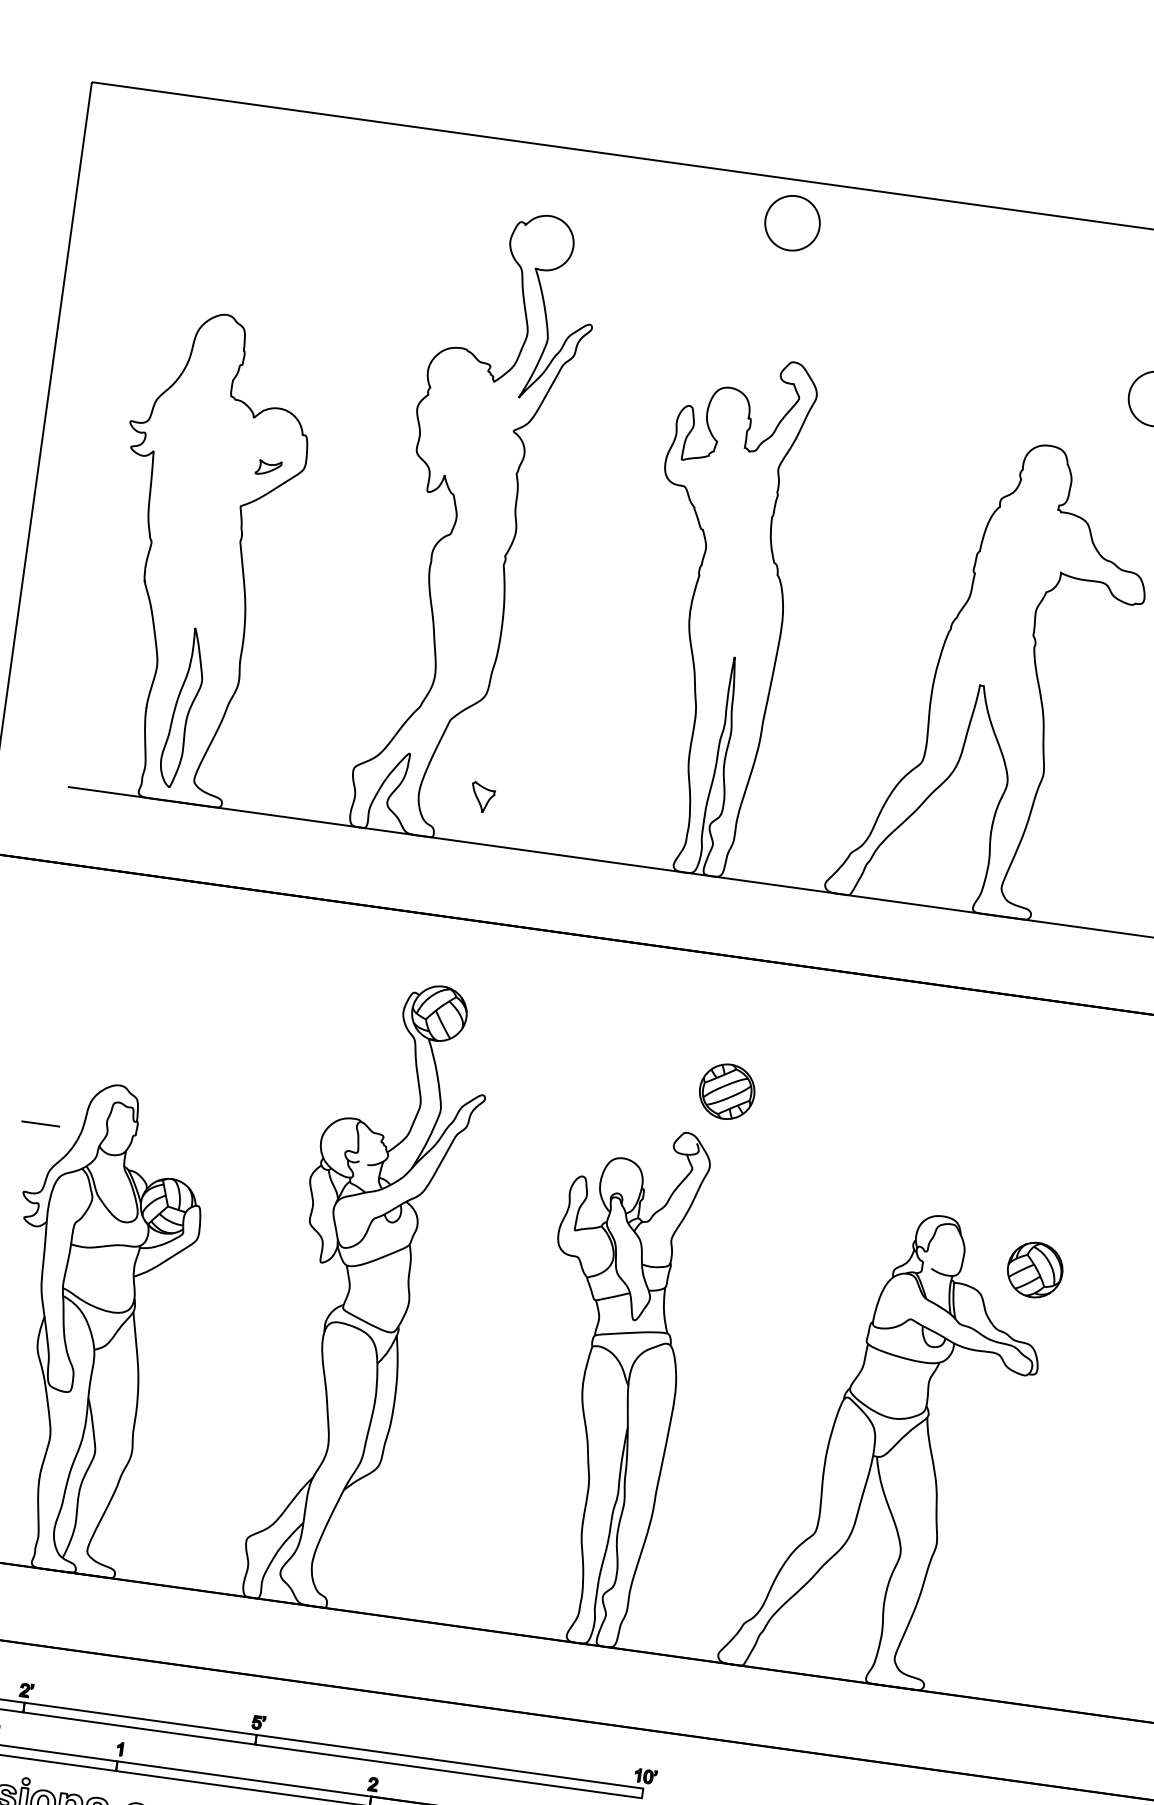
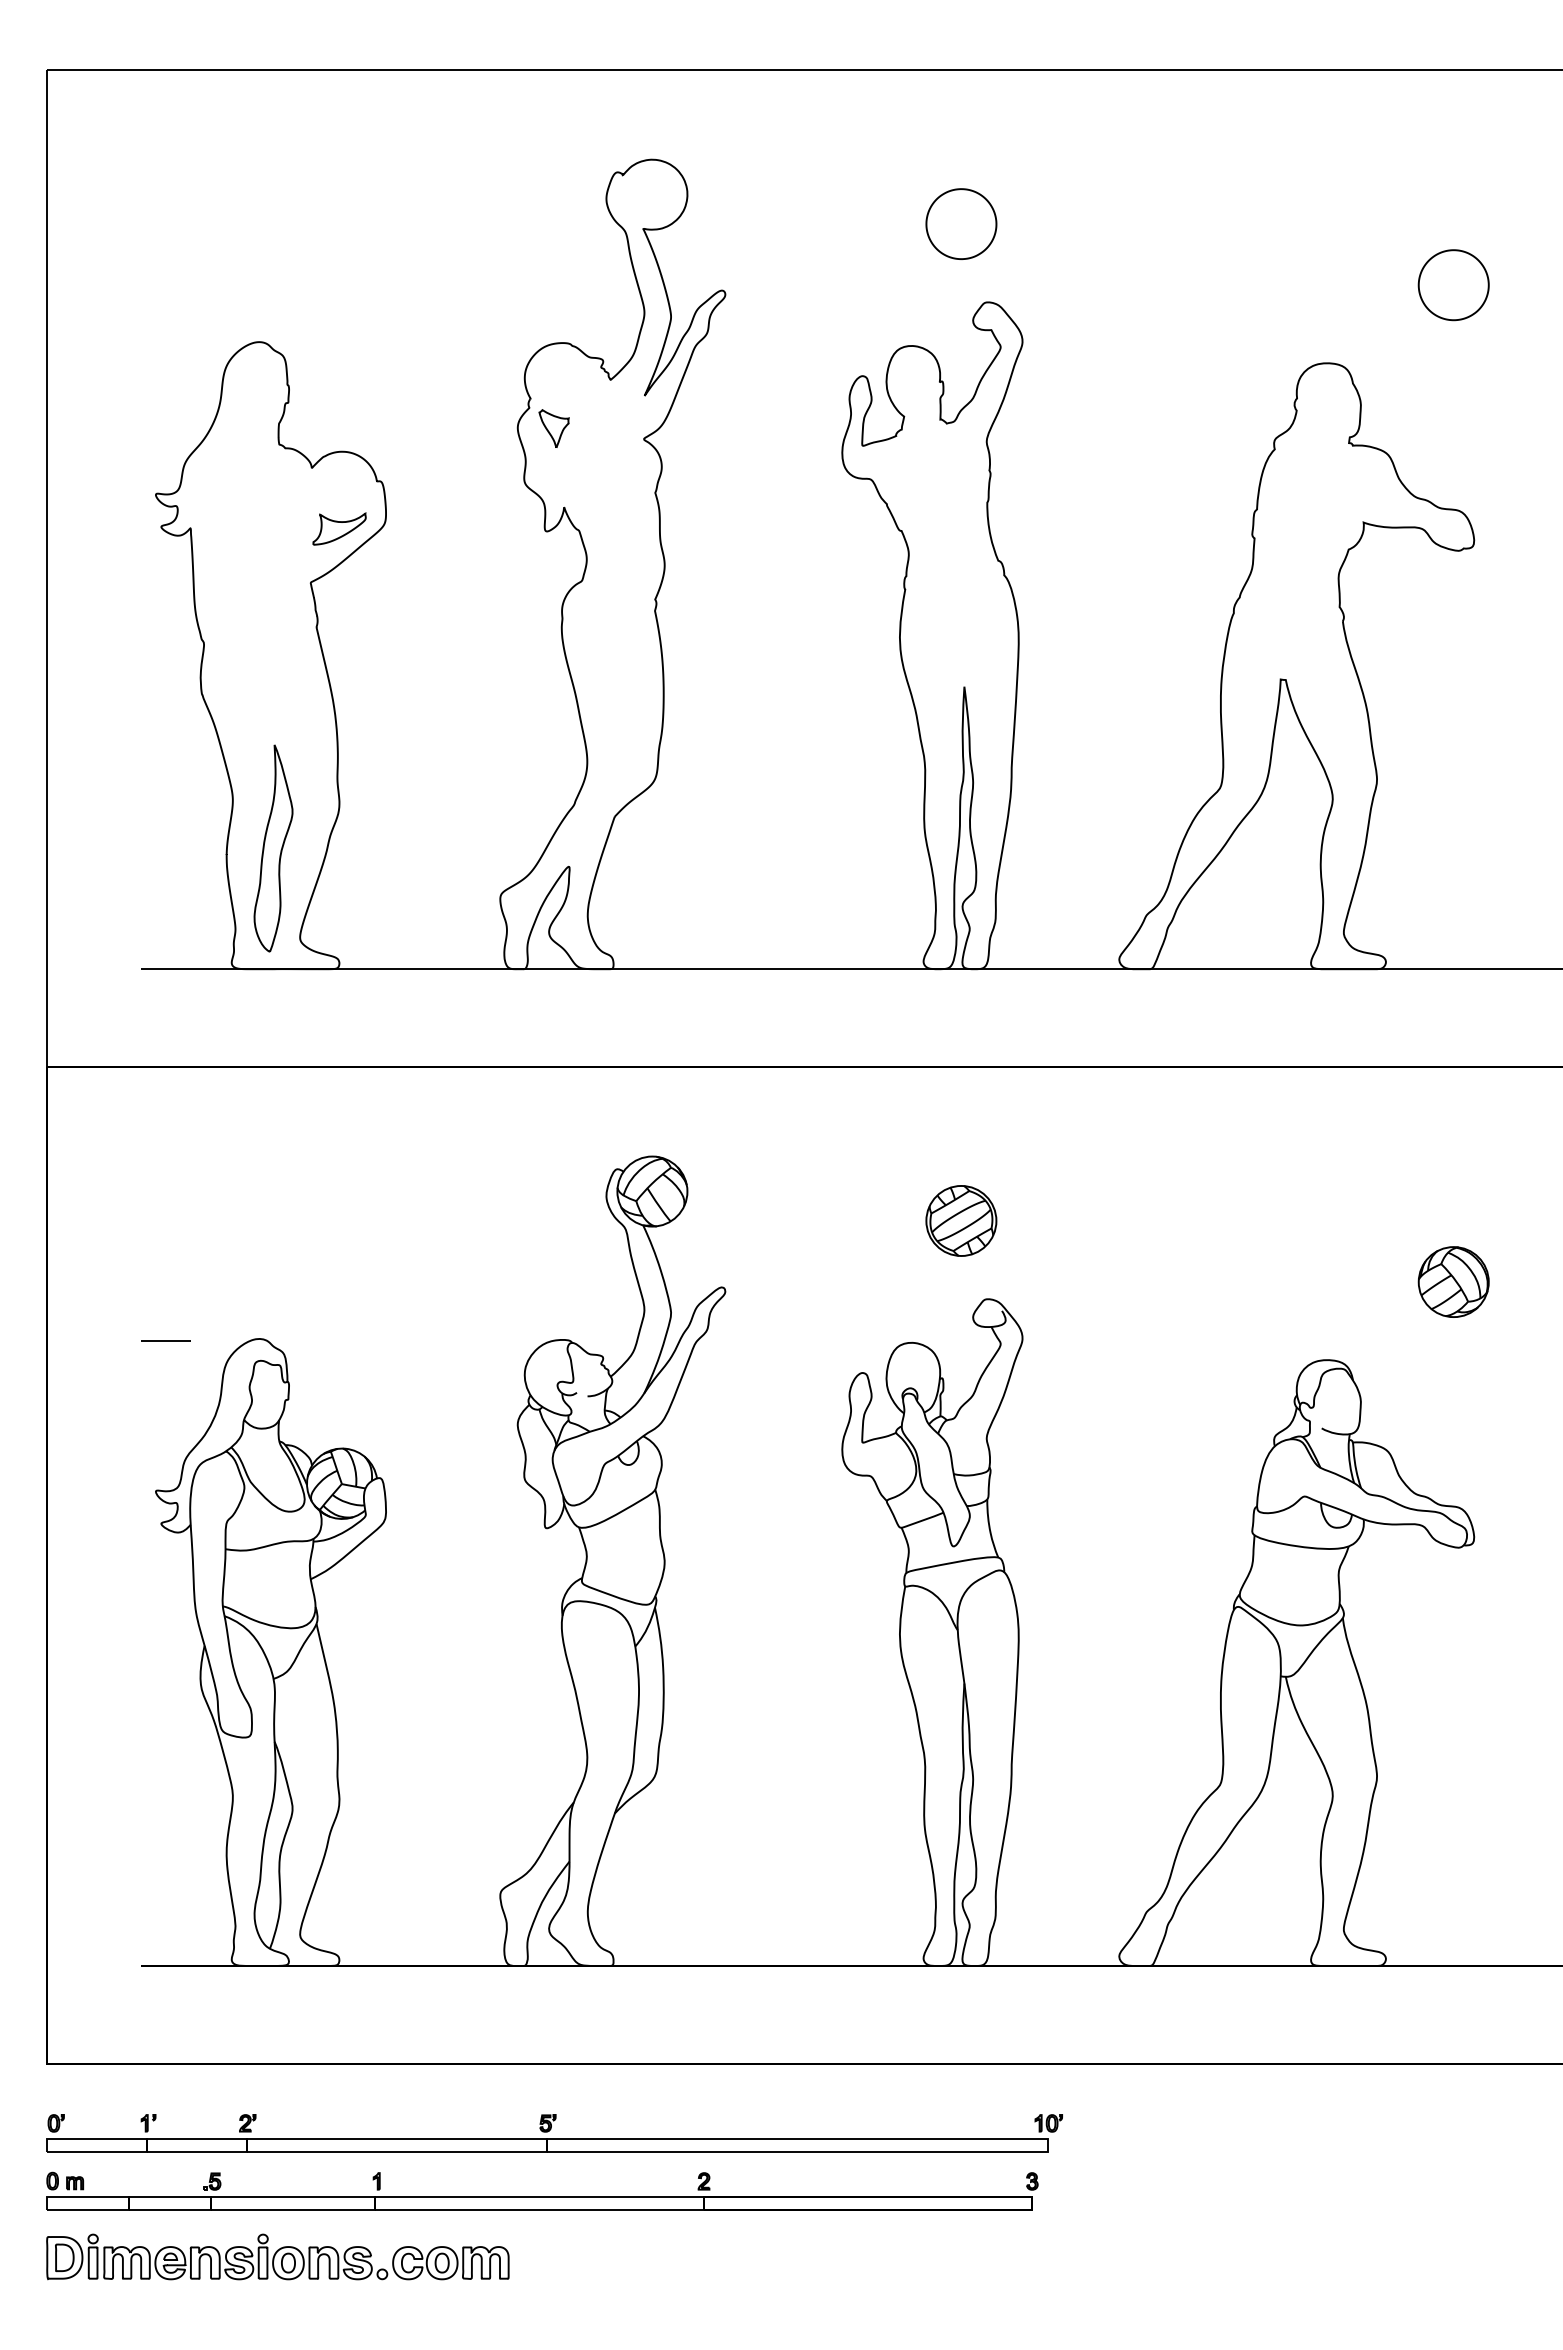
part: (792, 222) -> (961, 223), moved
part: (268, 467) -> (339, 528), size x1.67
part: (482, 797) -> (553, 428), moved
part: (727, 1091) -> (961, 1220), moved
line: (40, 1123) -> (165, 1340), moved
part: (1035, 1269) -> (1453, 1281), moved

